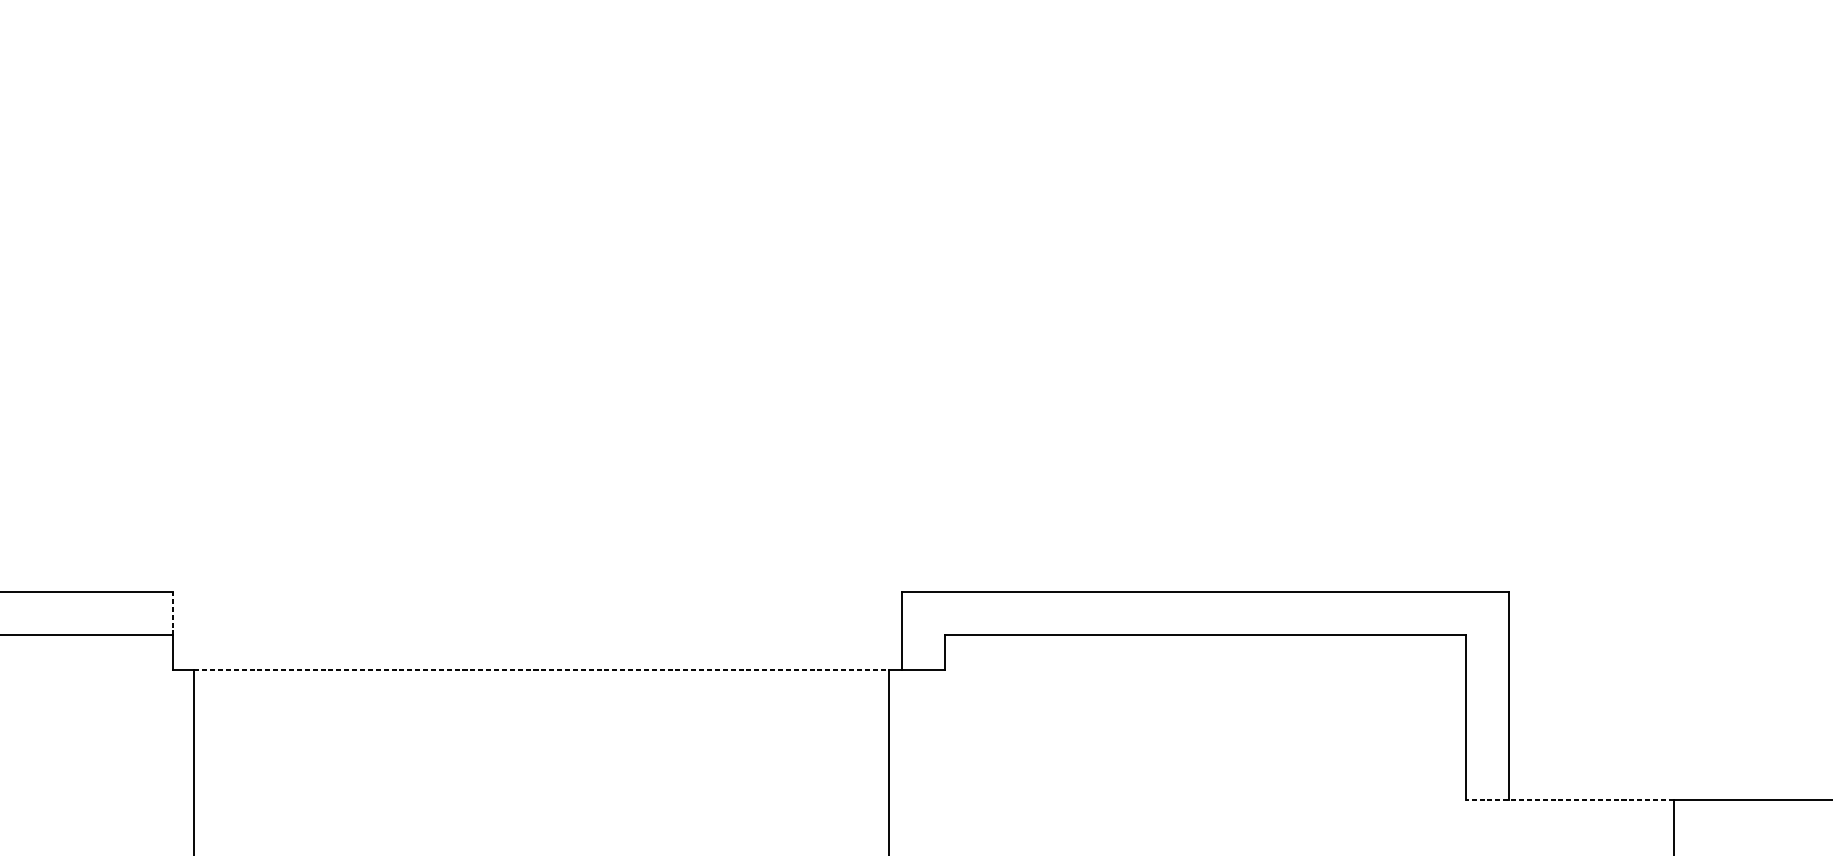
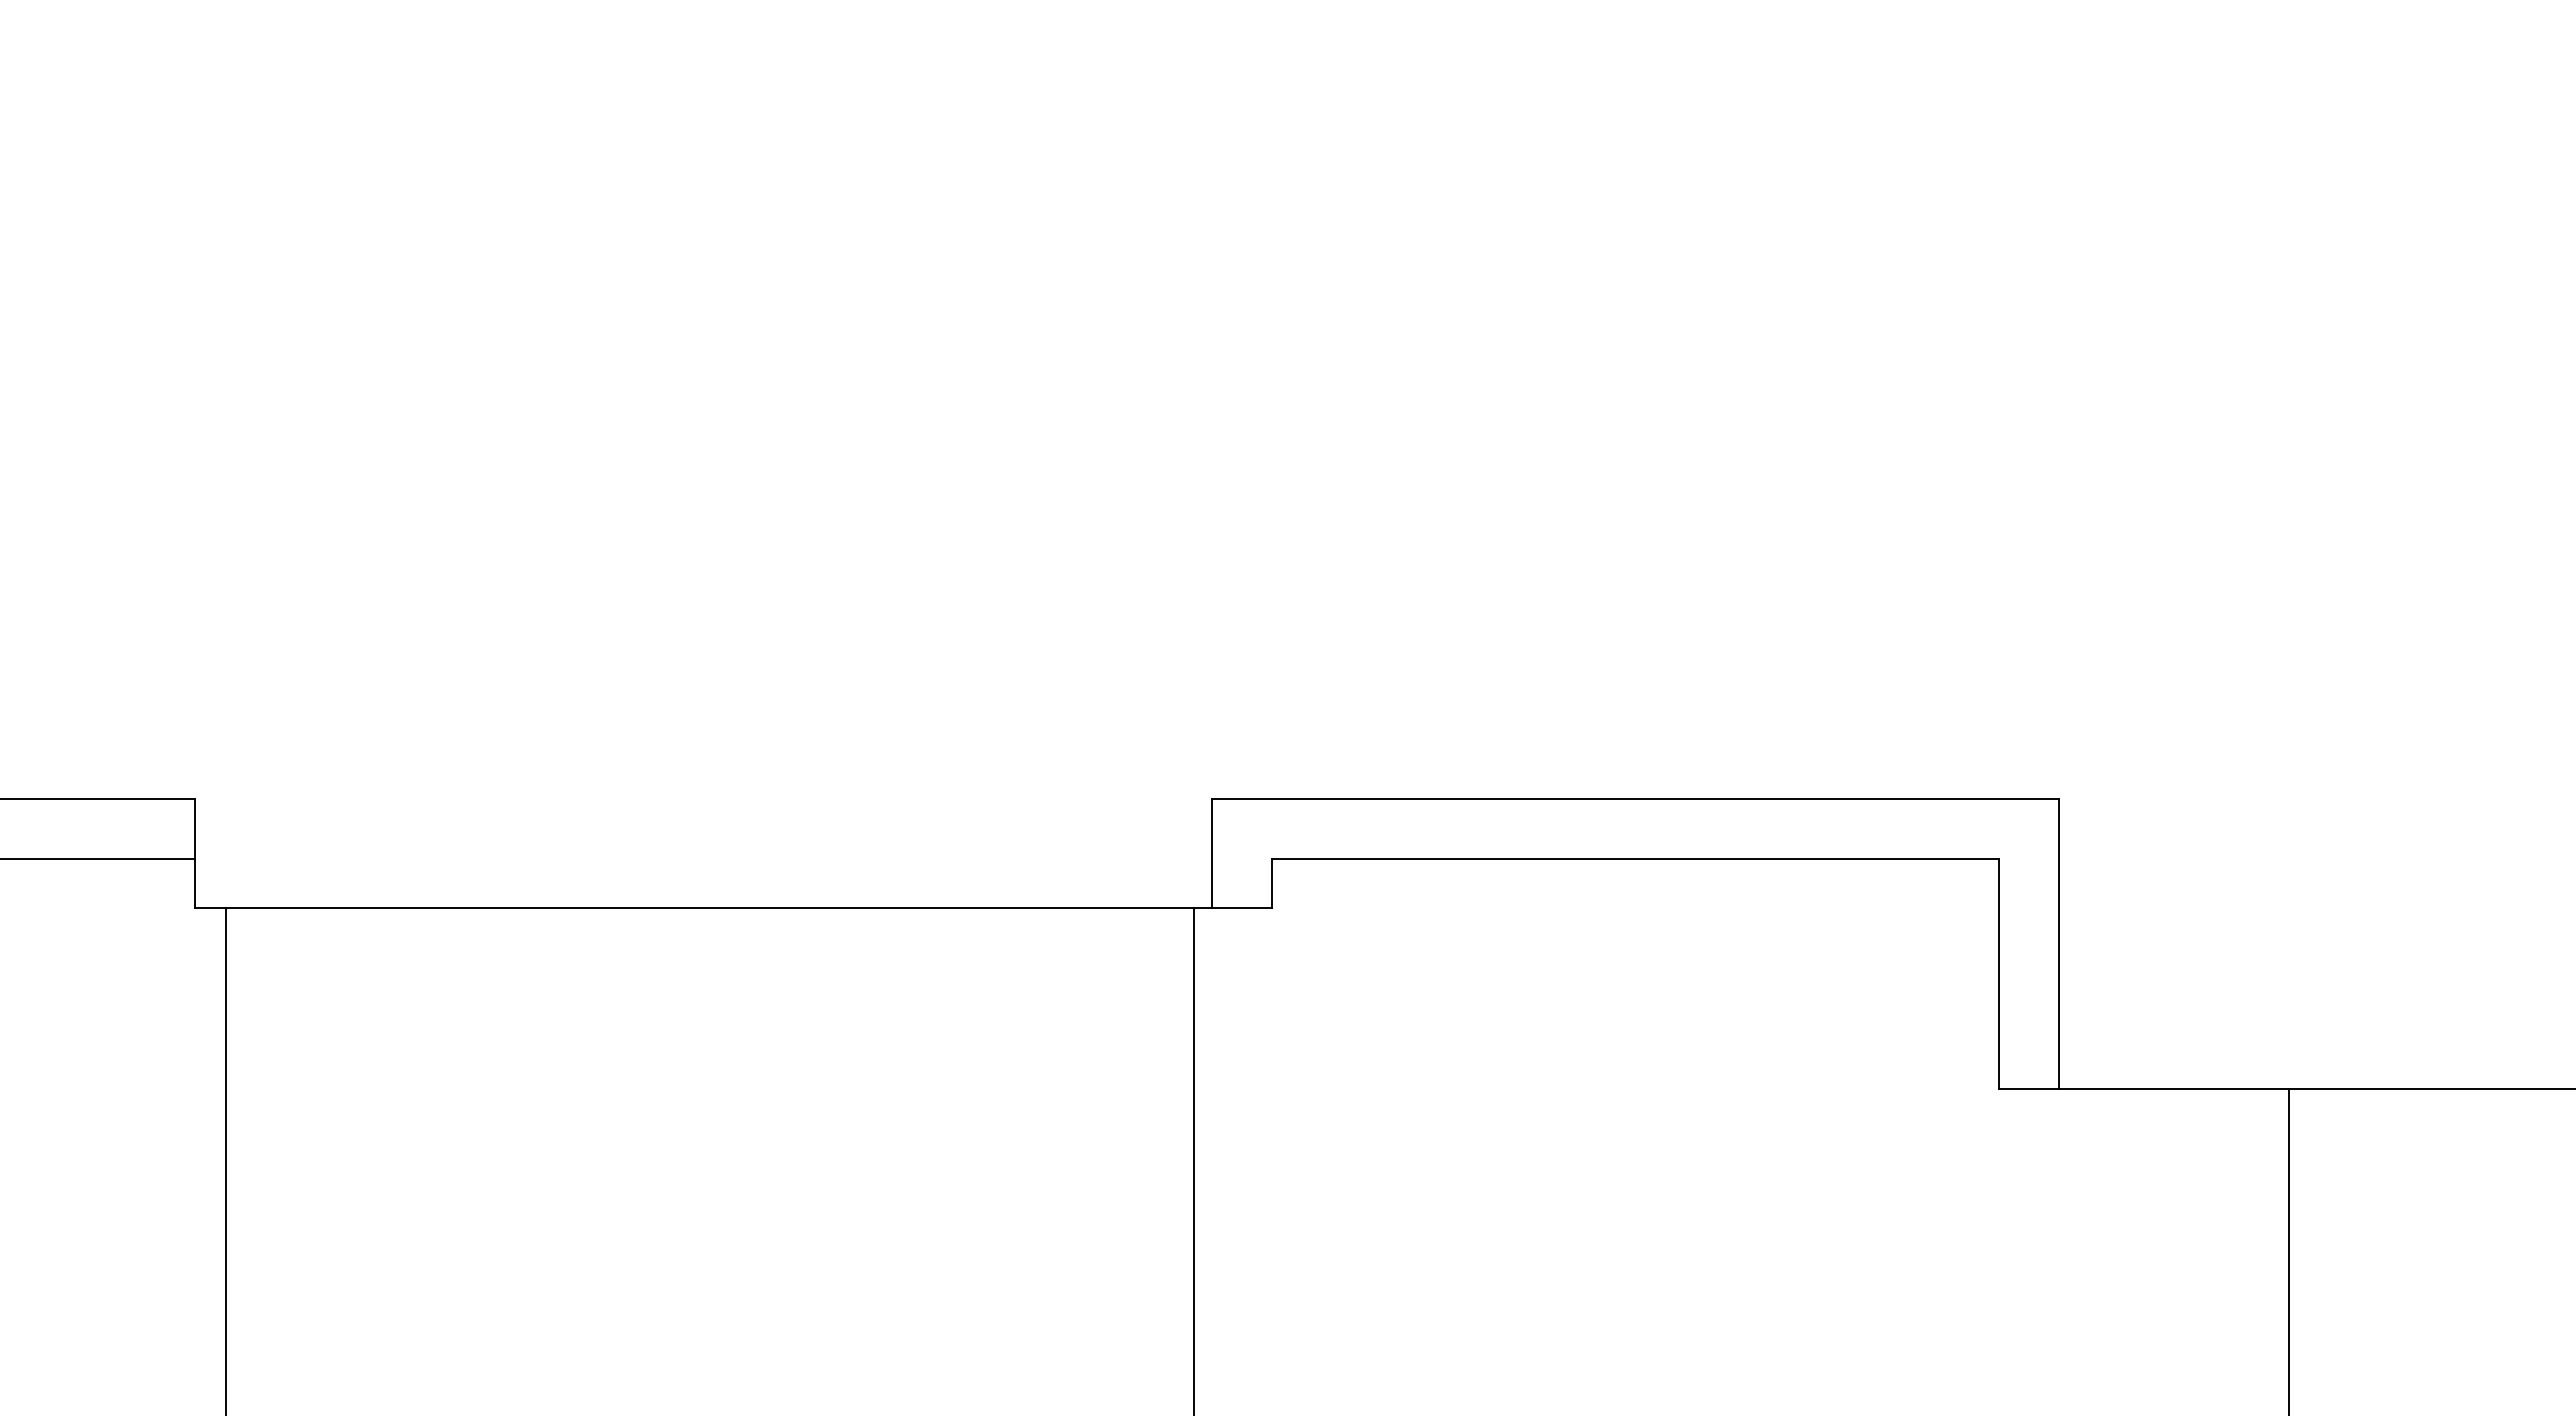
line: (172, 613) -> (195, 828), dashed -> solid
line: (542, 670) -> (710, 907), dashed -> solid
line: (1569, 800) -> (2143, 1089), dashed -> solid

